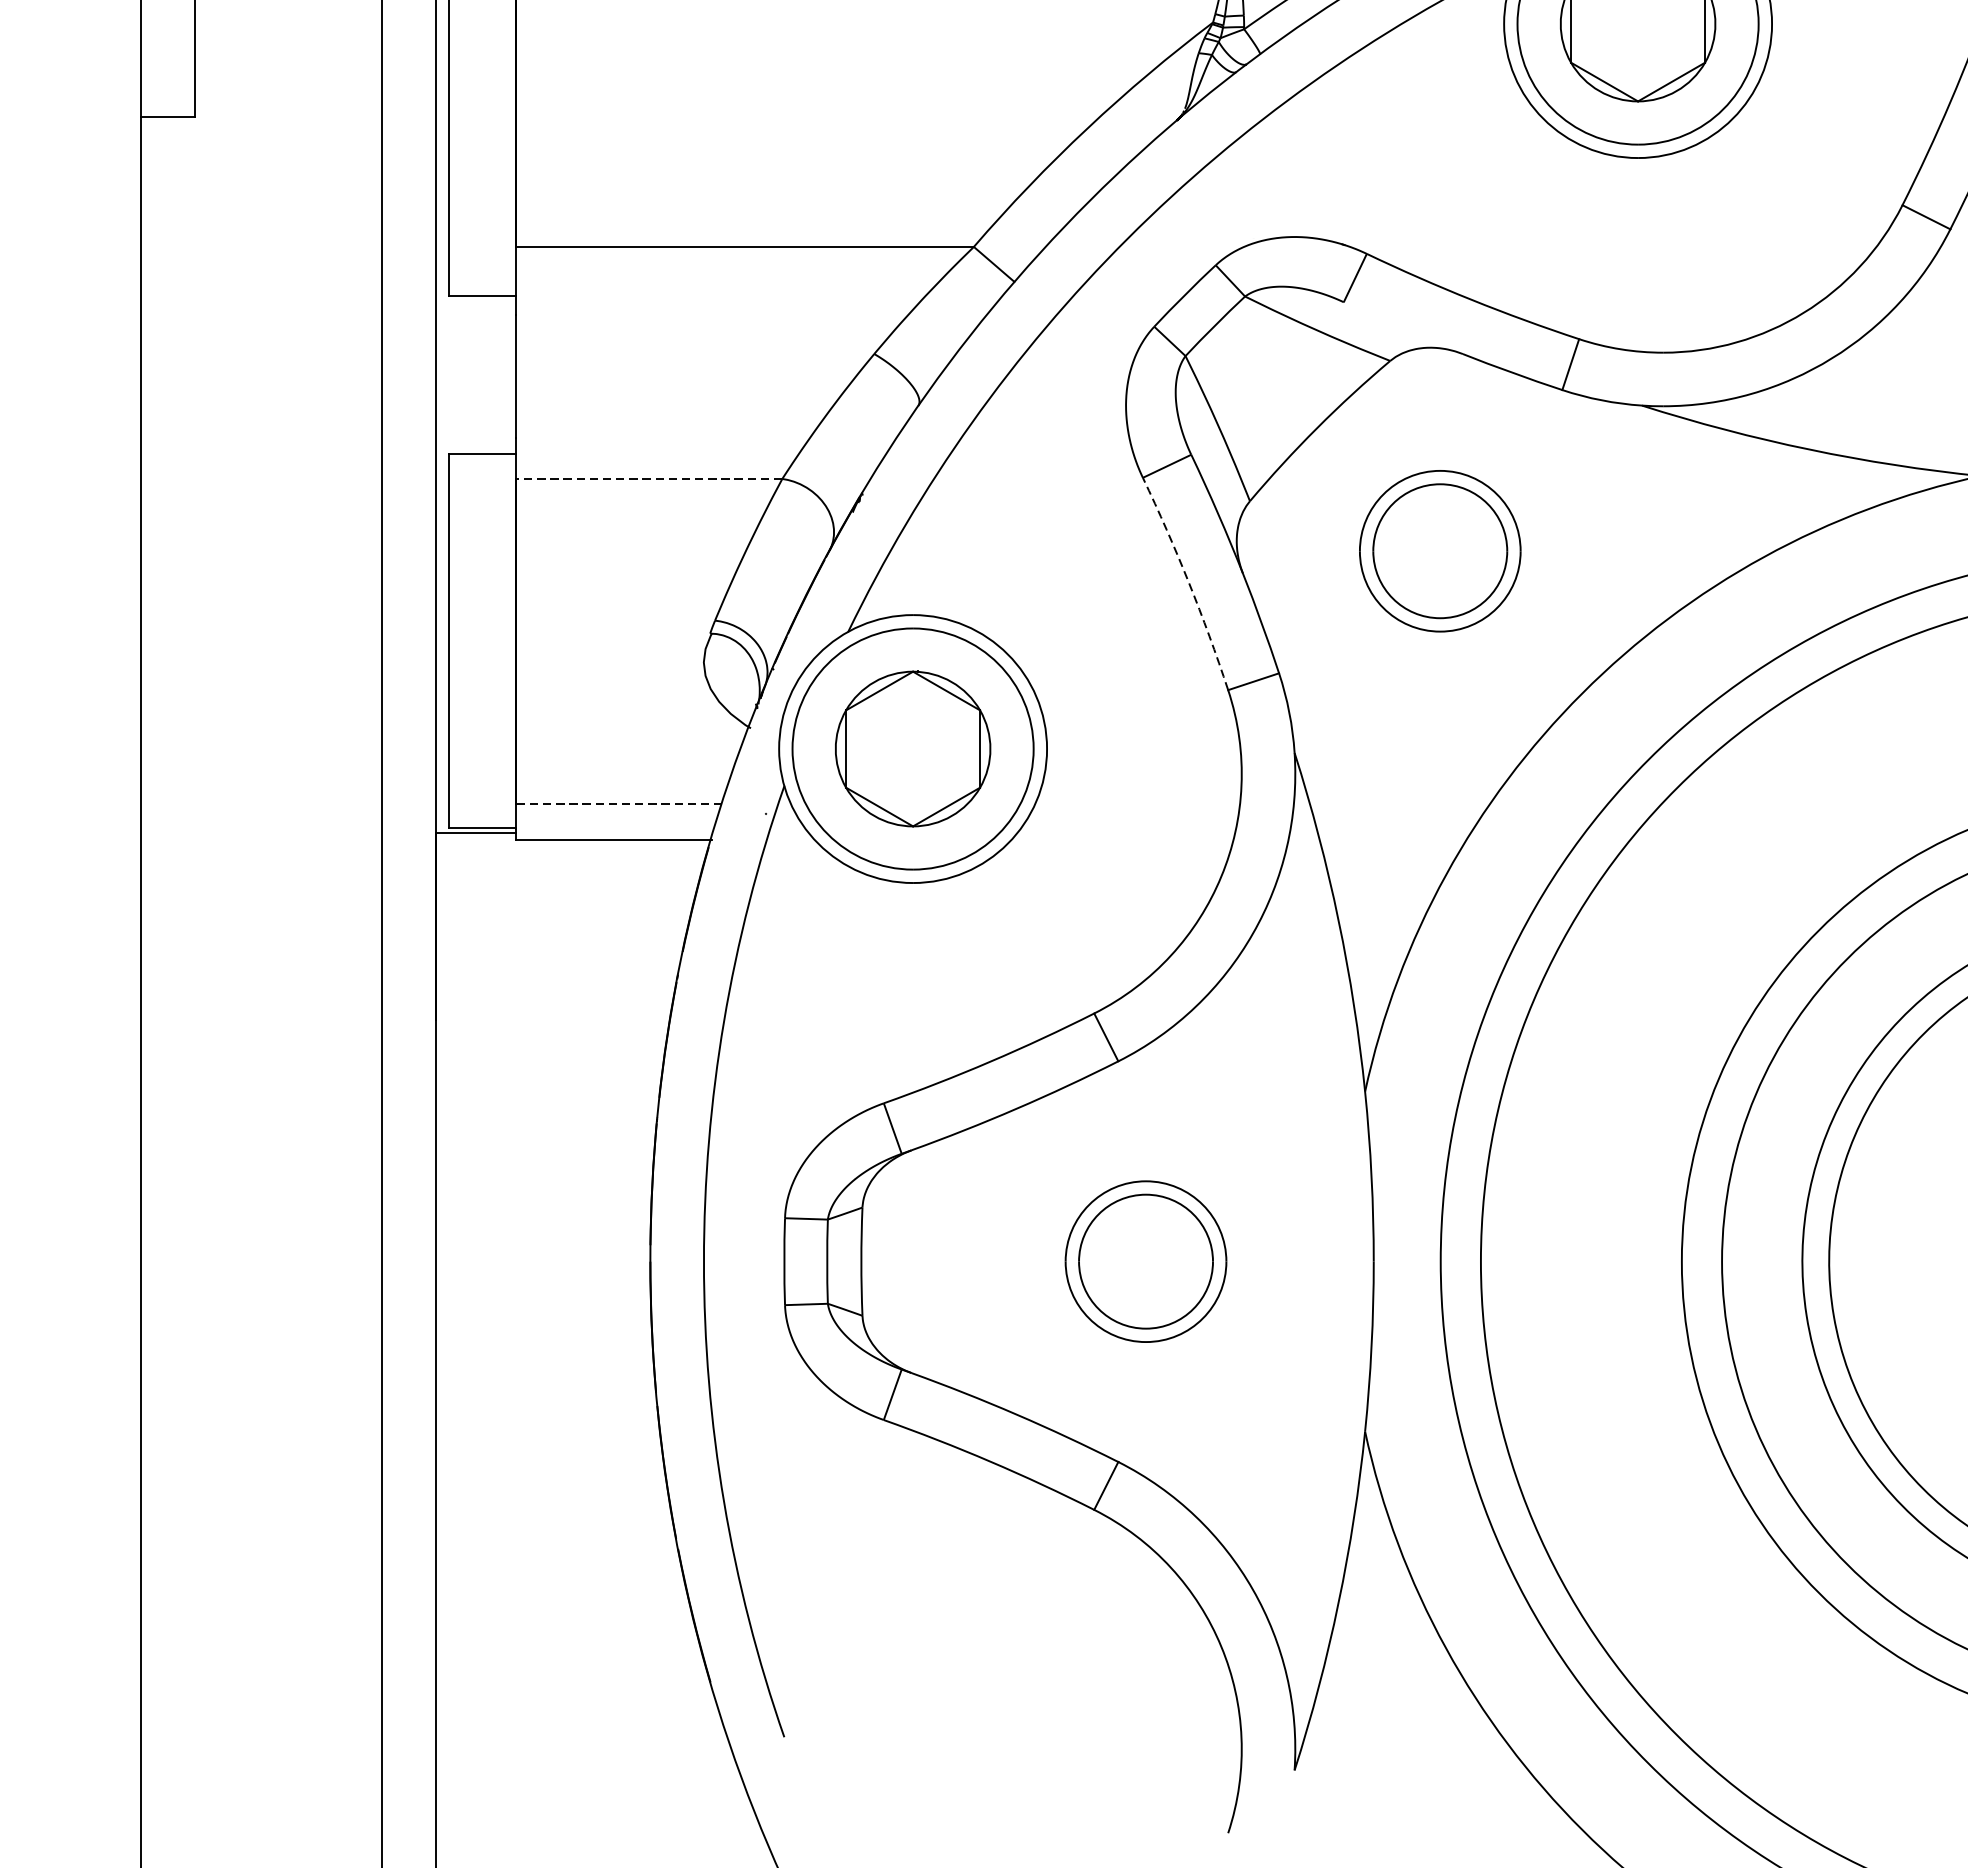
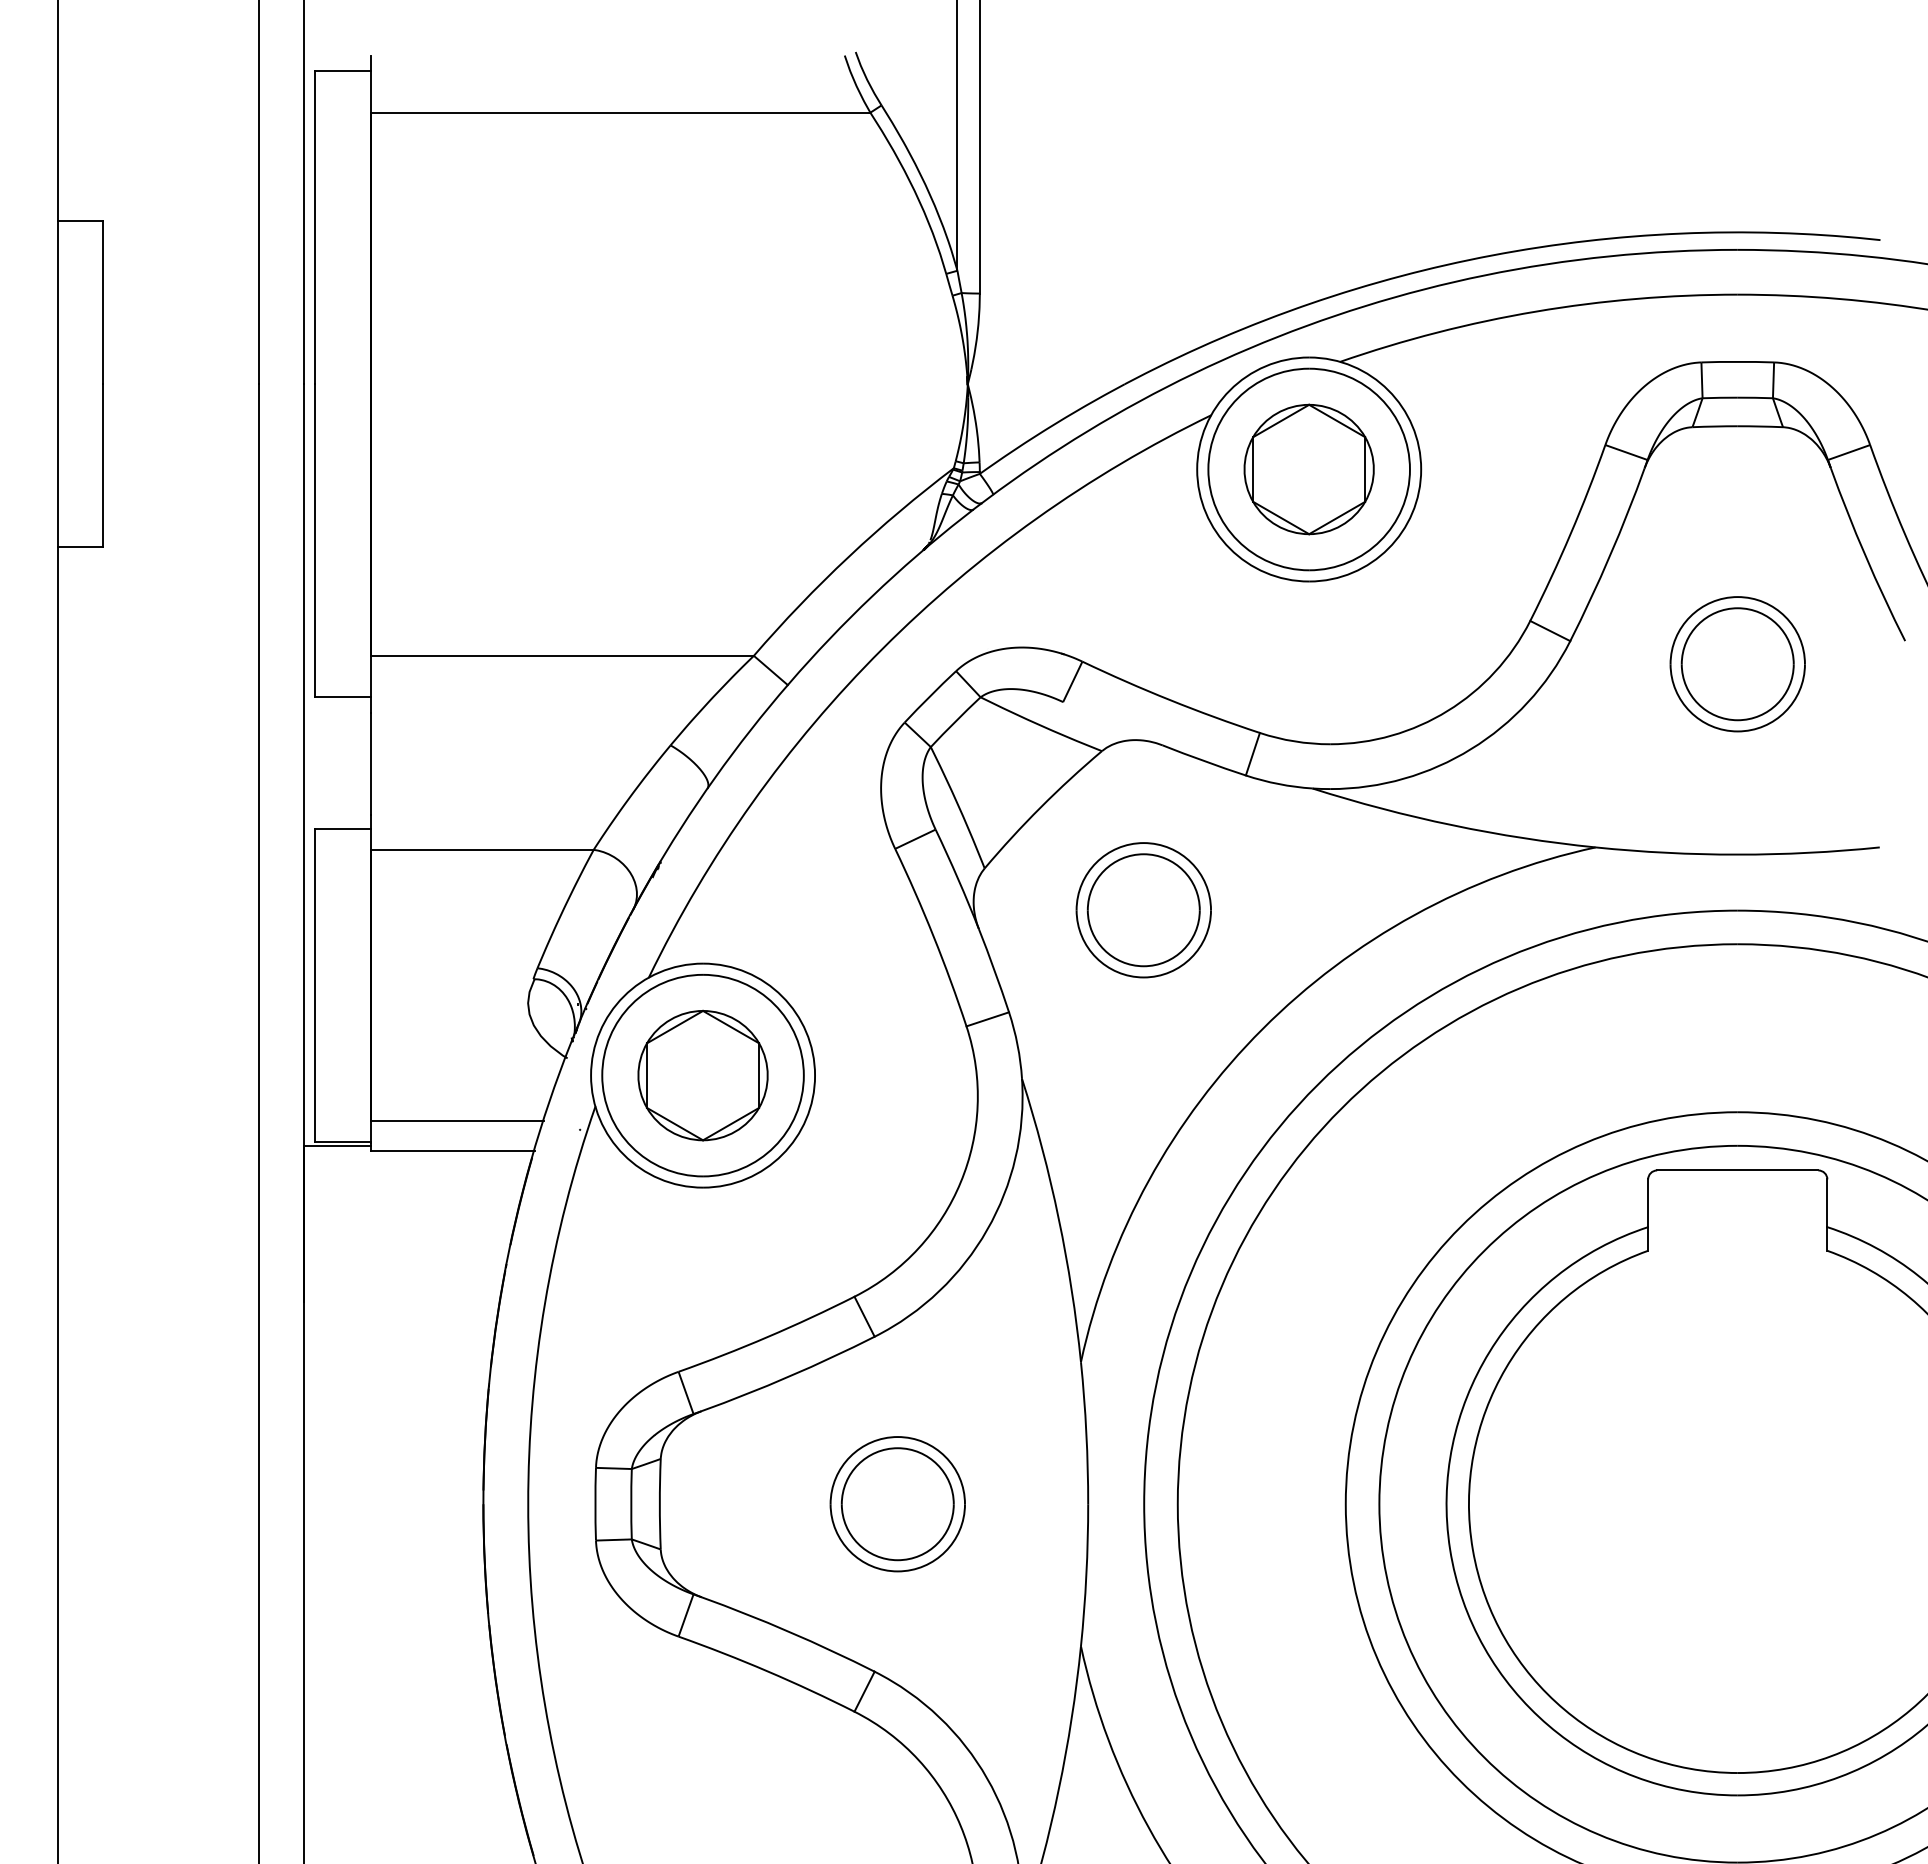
line: (649, 478) -> (482, 849), dashed -> solid
arc: (1188, 582) -> (933, 936), dashed -> solid
line: (619, 803) -> (457, 1121), dashed -> solid

